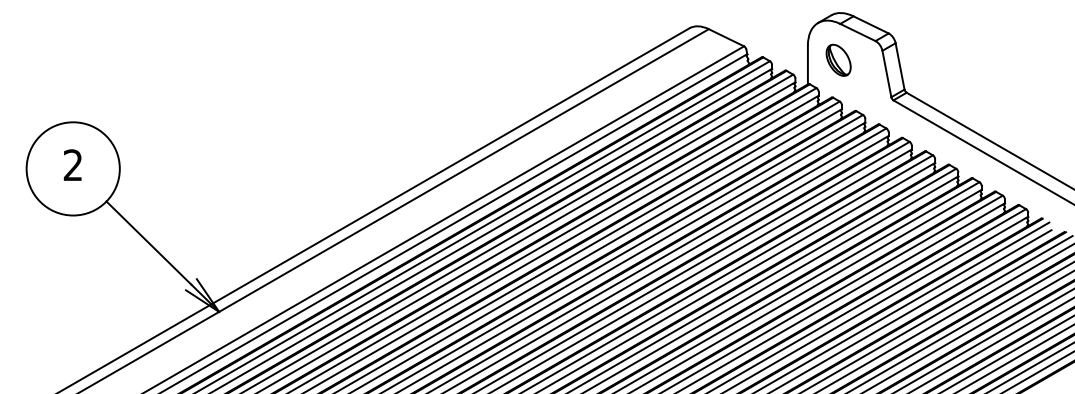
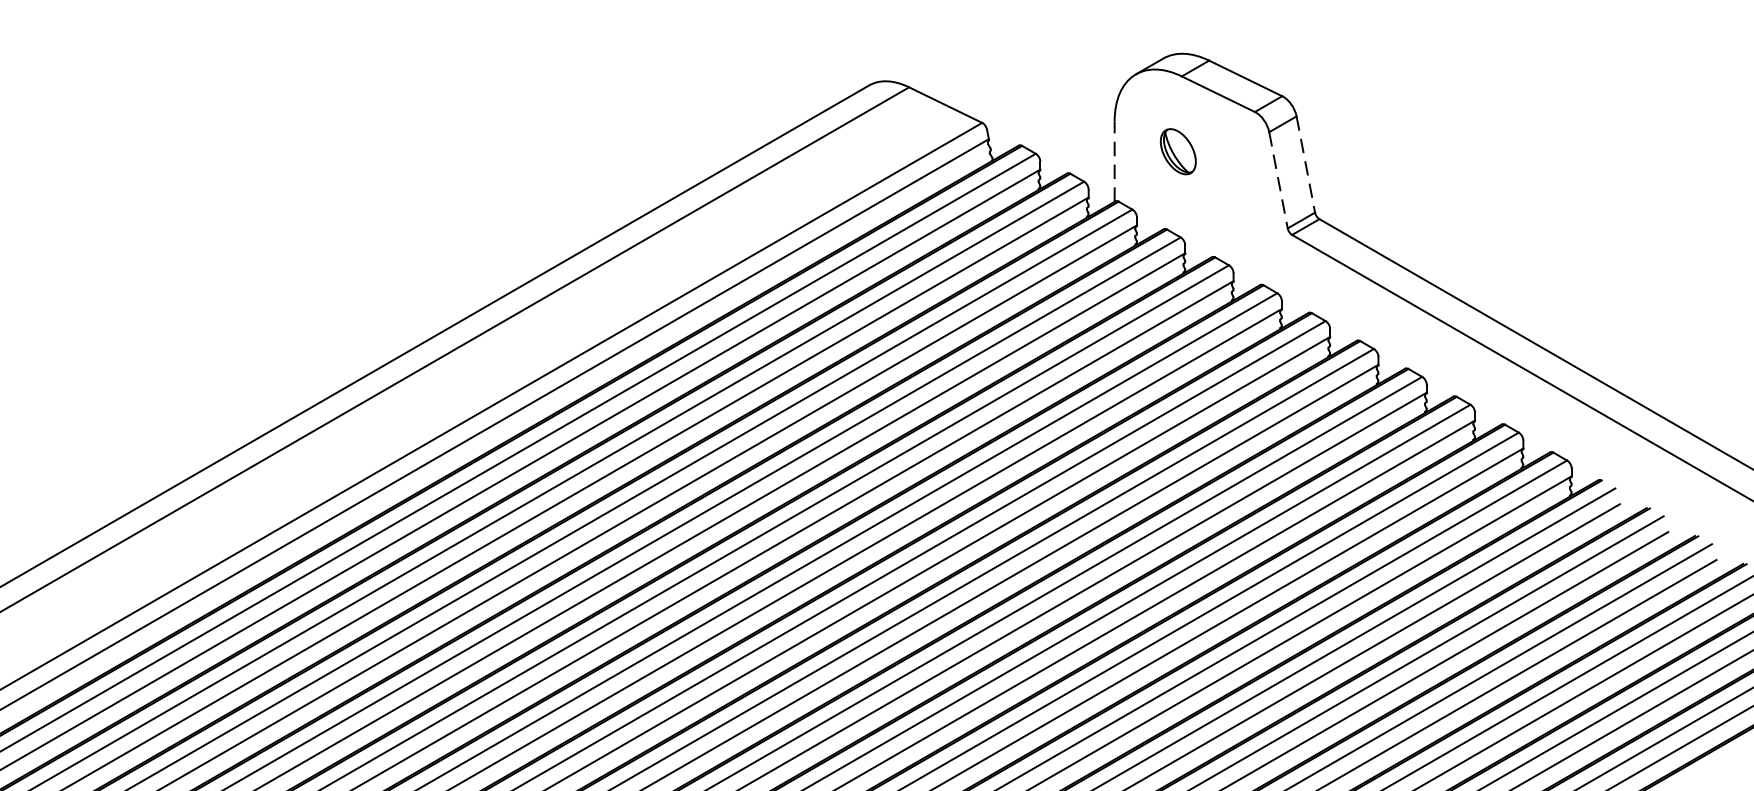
part: (838, 59) -> (1178, 150), size x0.7
line: (807, 64) -> (1113, 160), solid -> dashed
line: (900, 66) -> (1306, 164), solid -> dashed
line: (886, 74) -> (1277, 181), solid -> dashed

